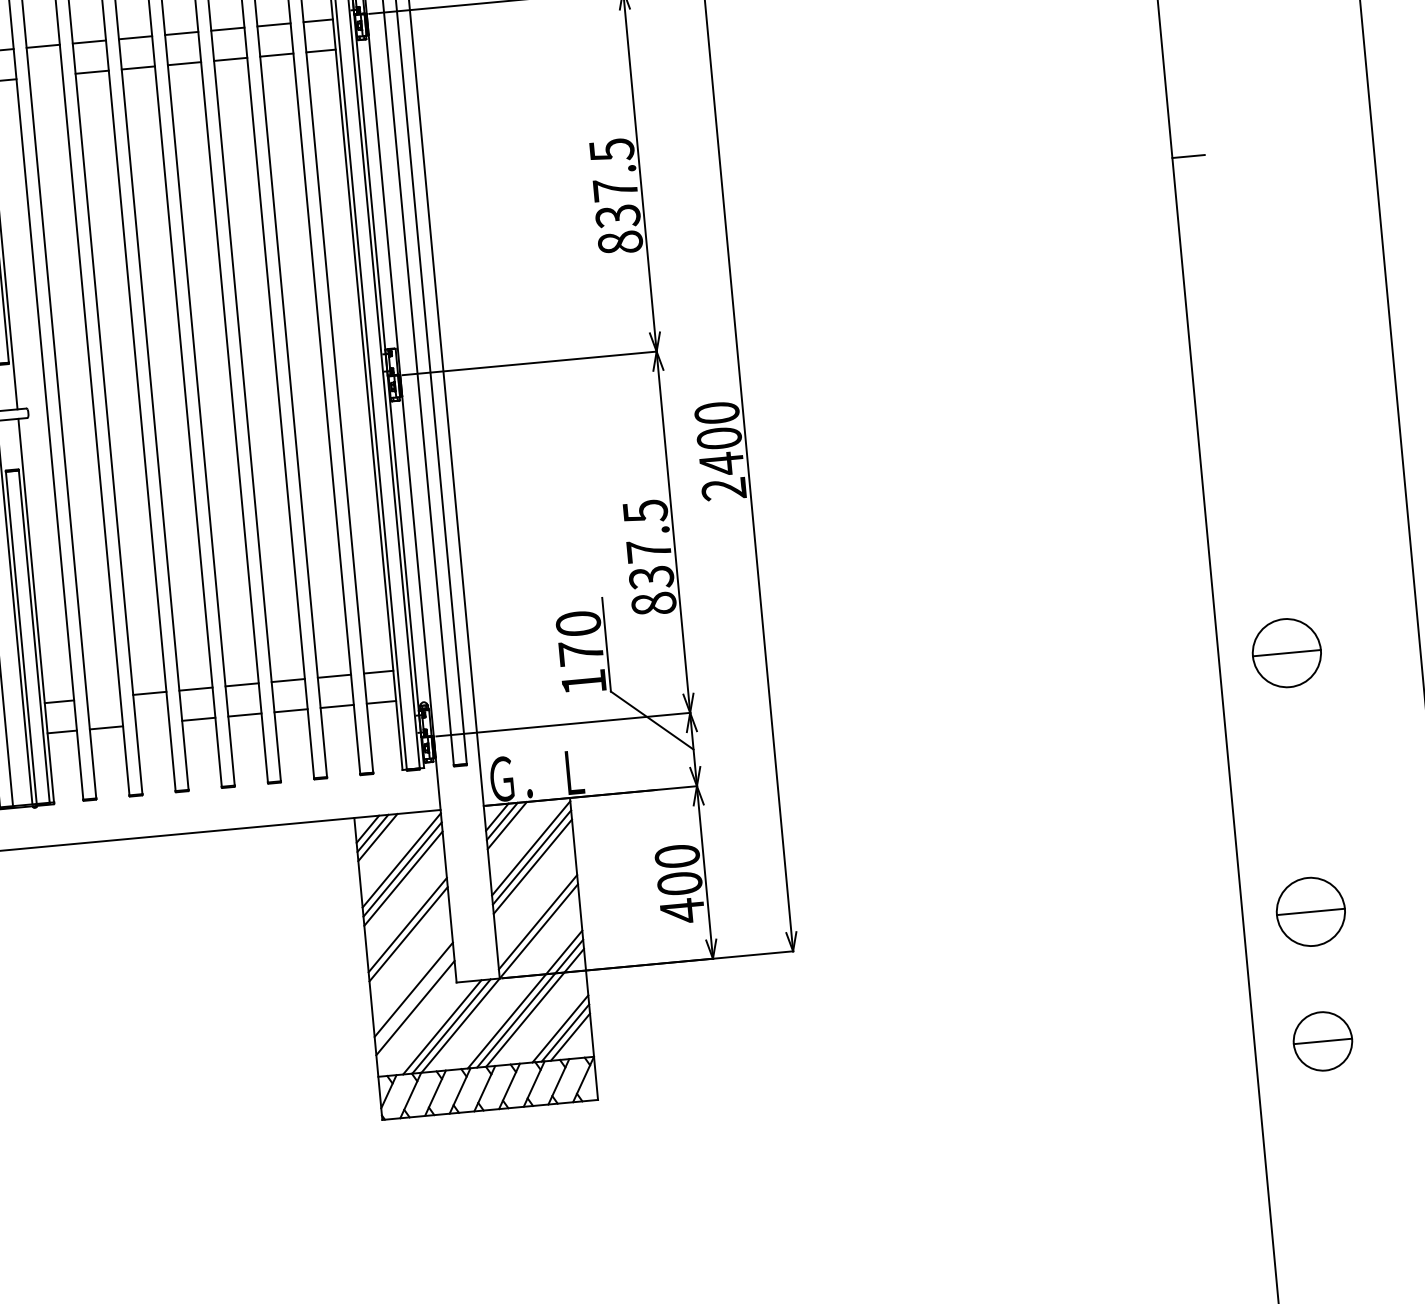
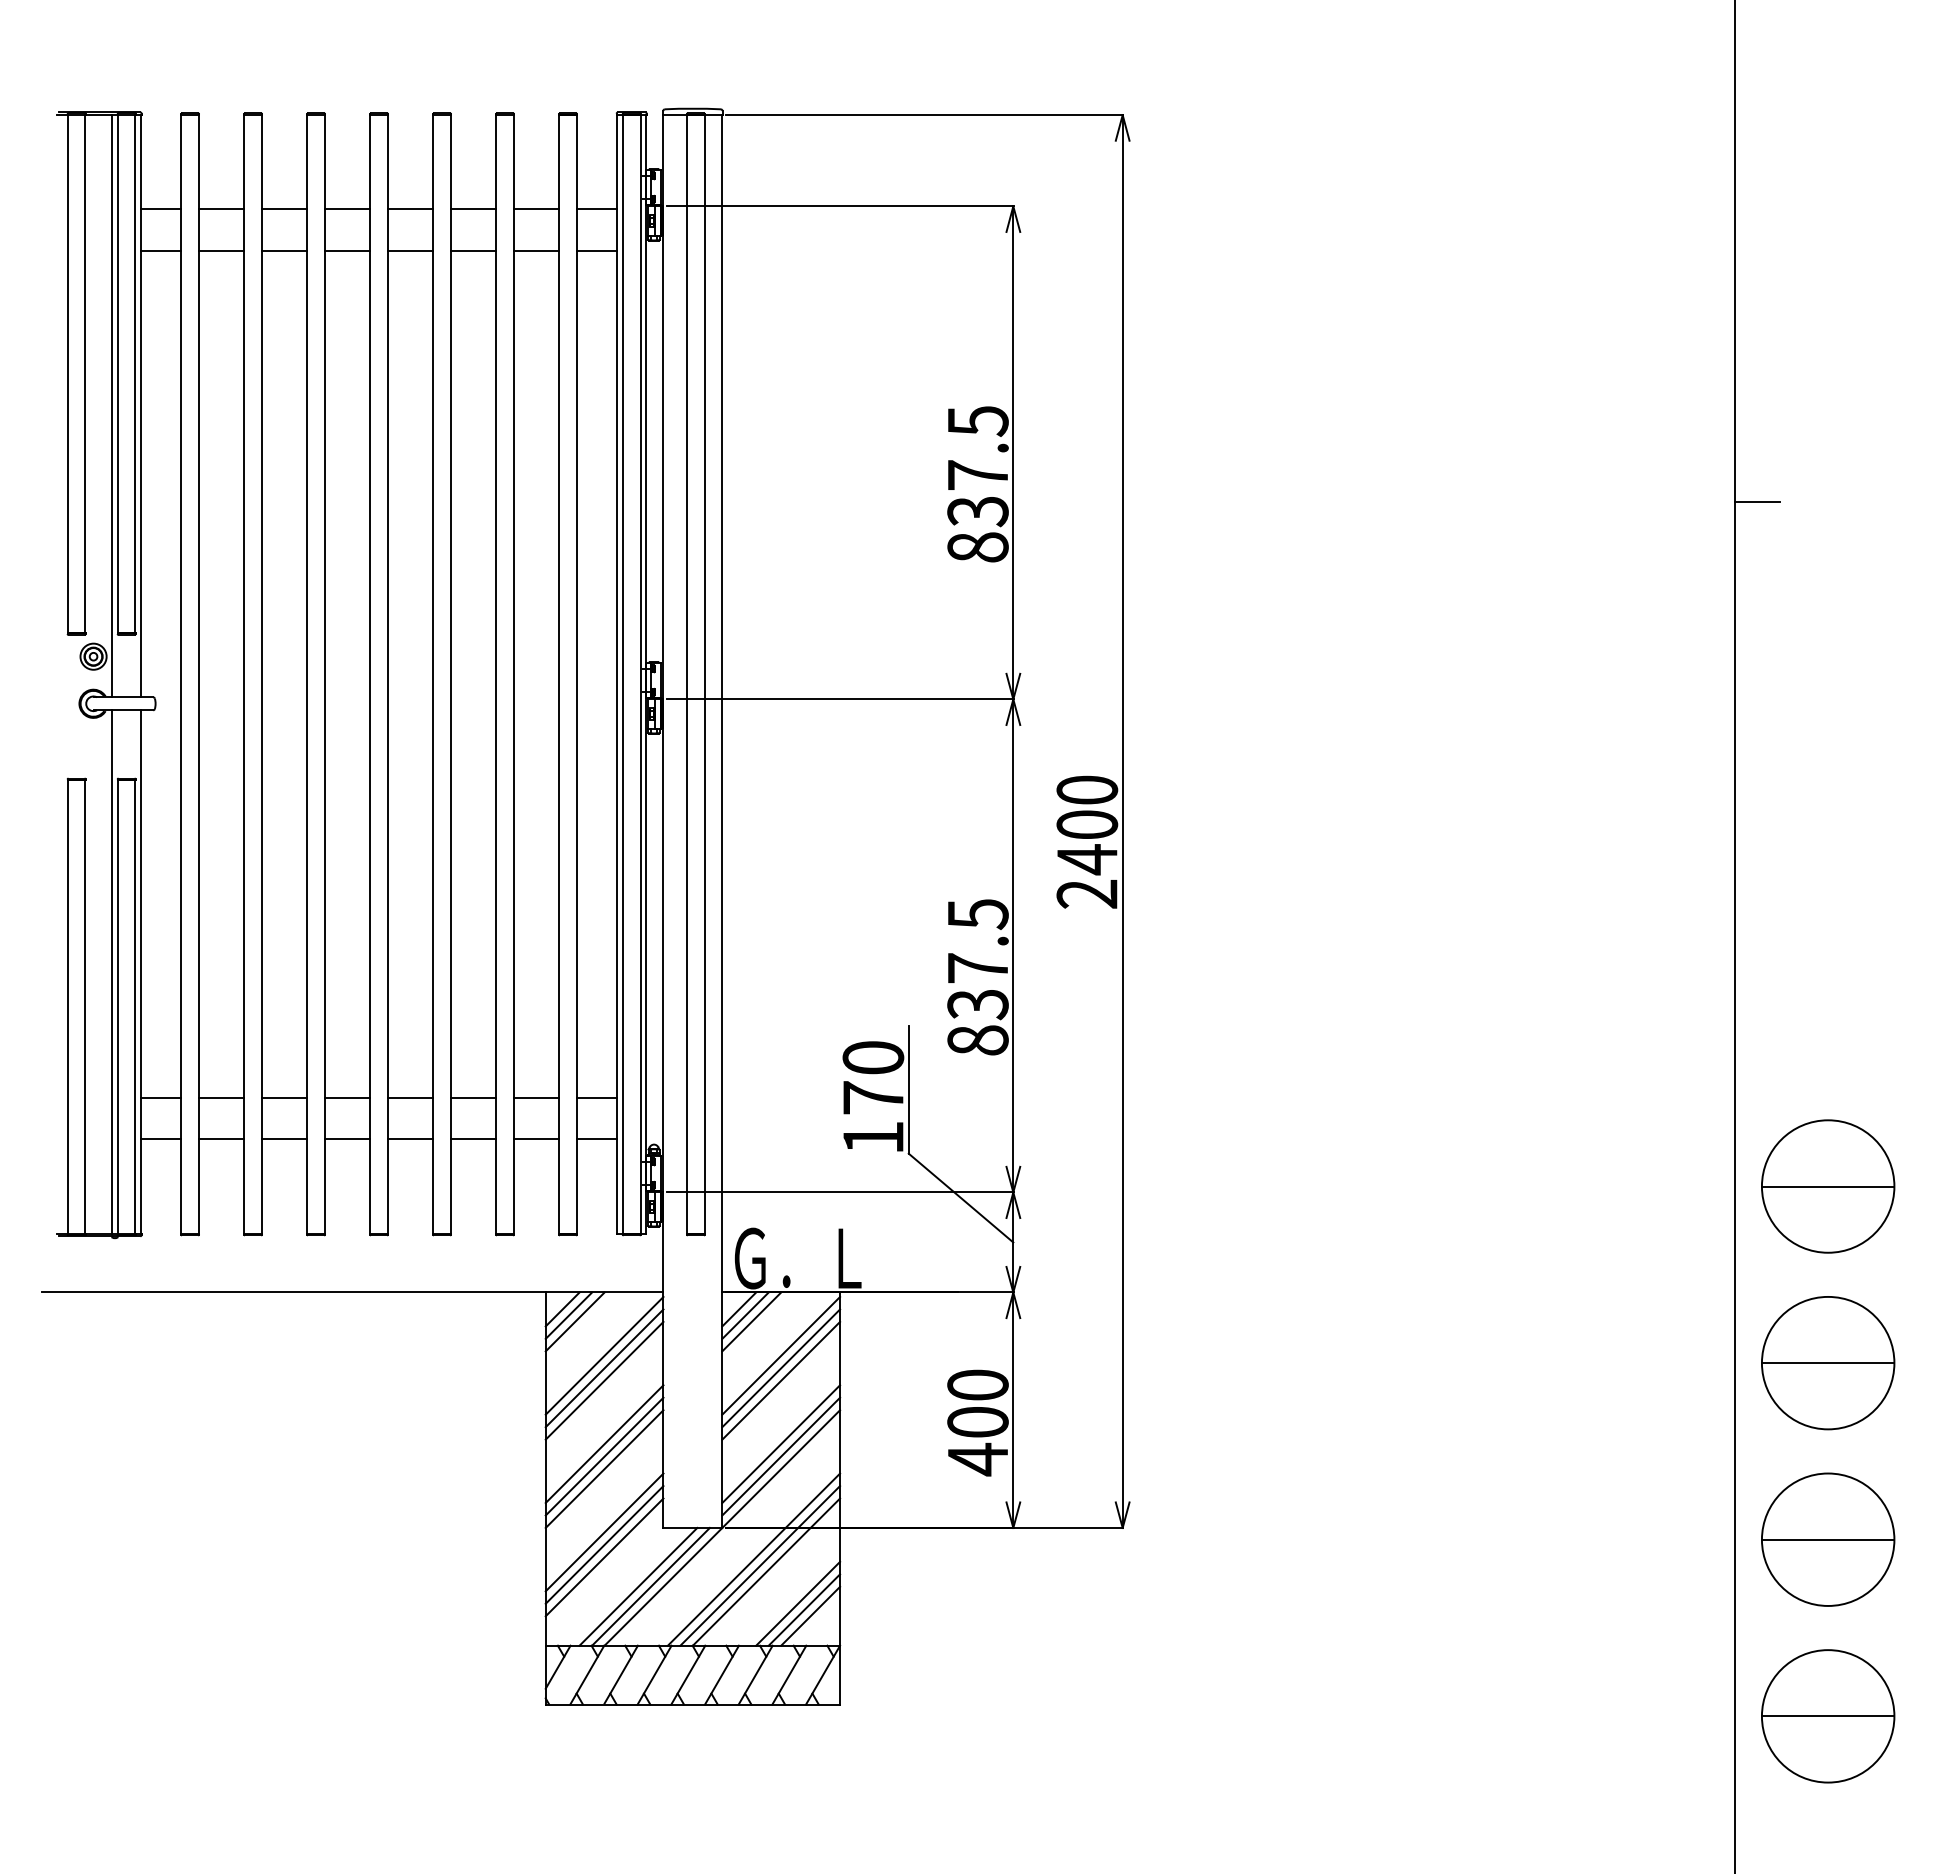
line: (45, 76) -> (221, 250), added
part: (1287, 653) -> (1828, 1186), size x1.43
line: (103, 697) -> (221, 1098), added
line: (152, 723) -> (284, 1139), added
part: (1299, 782) -> (1828, 1363), added
part: (1311, 911) -> (1828, 1539), size x1.43
line: (537, 913) -> (781, 1444), added
line: (409, 942) -> (604, 1468), added
line: (414, 998) -> (604, 1544), added
part: (1323, 1041) -> (1828, 1716), size x1.67

